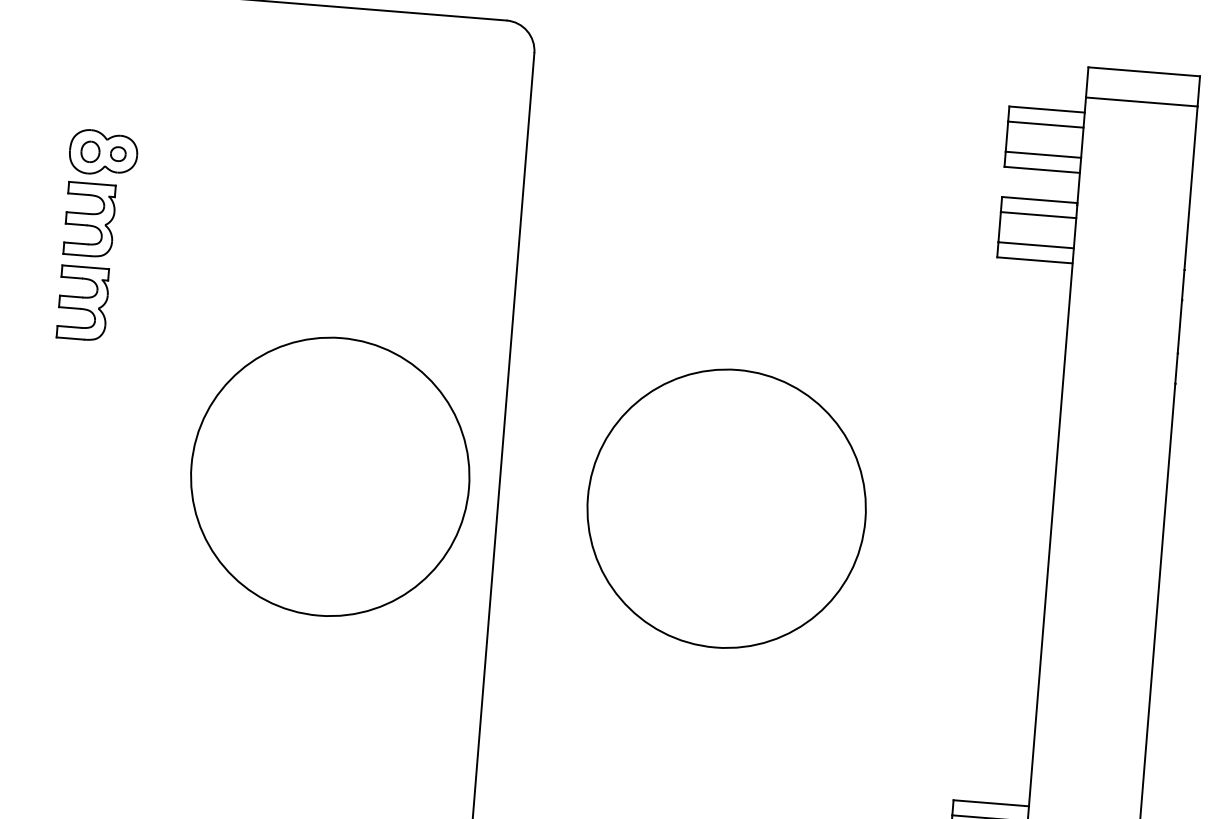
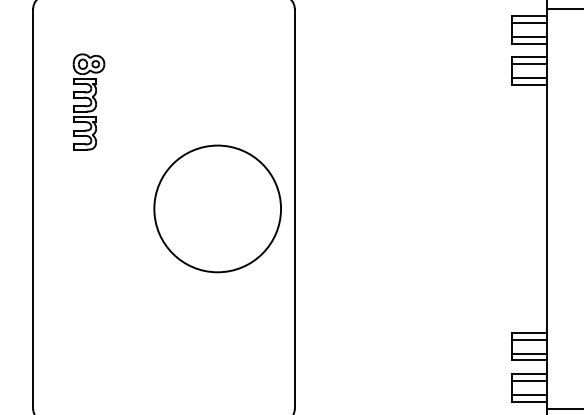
part: (95, 234) -> (88, 101), moved
circle: (726, 507) -> (398, 208), removed

